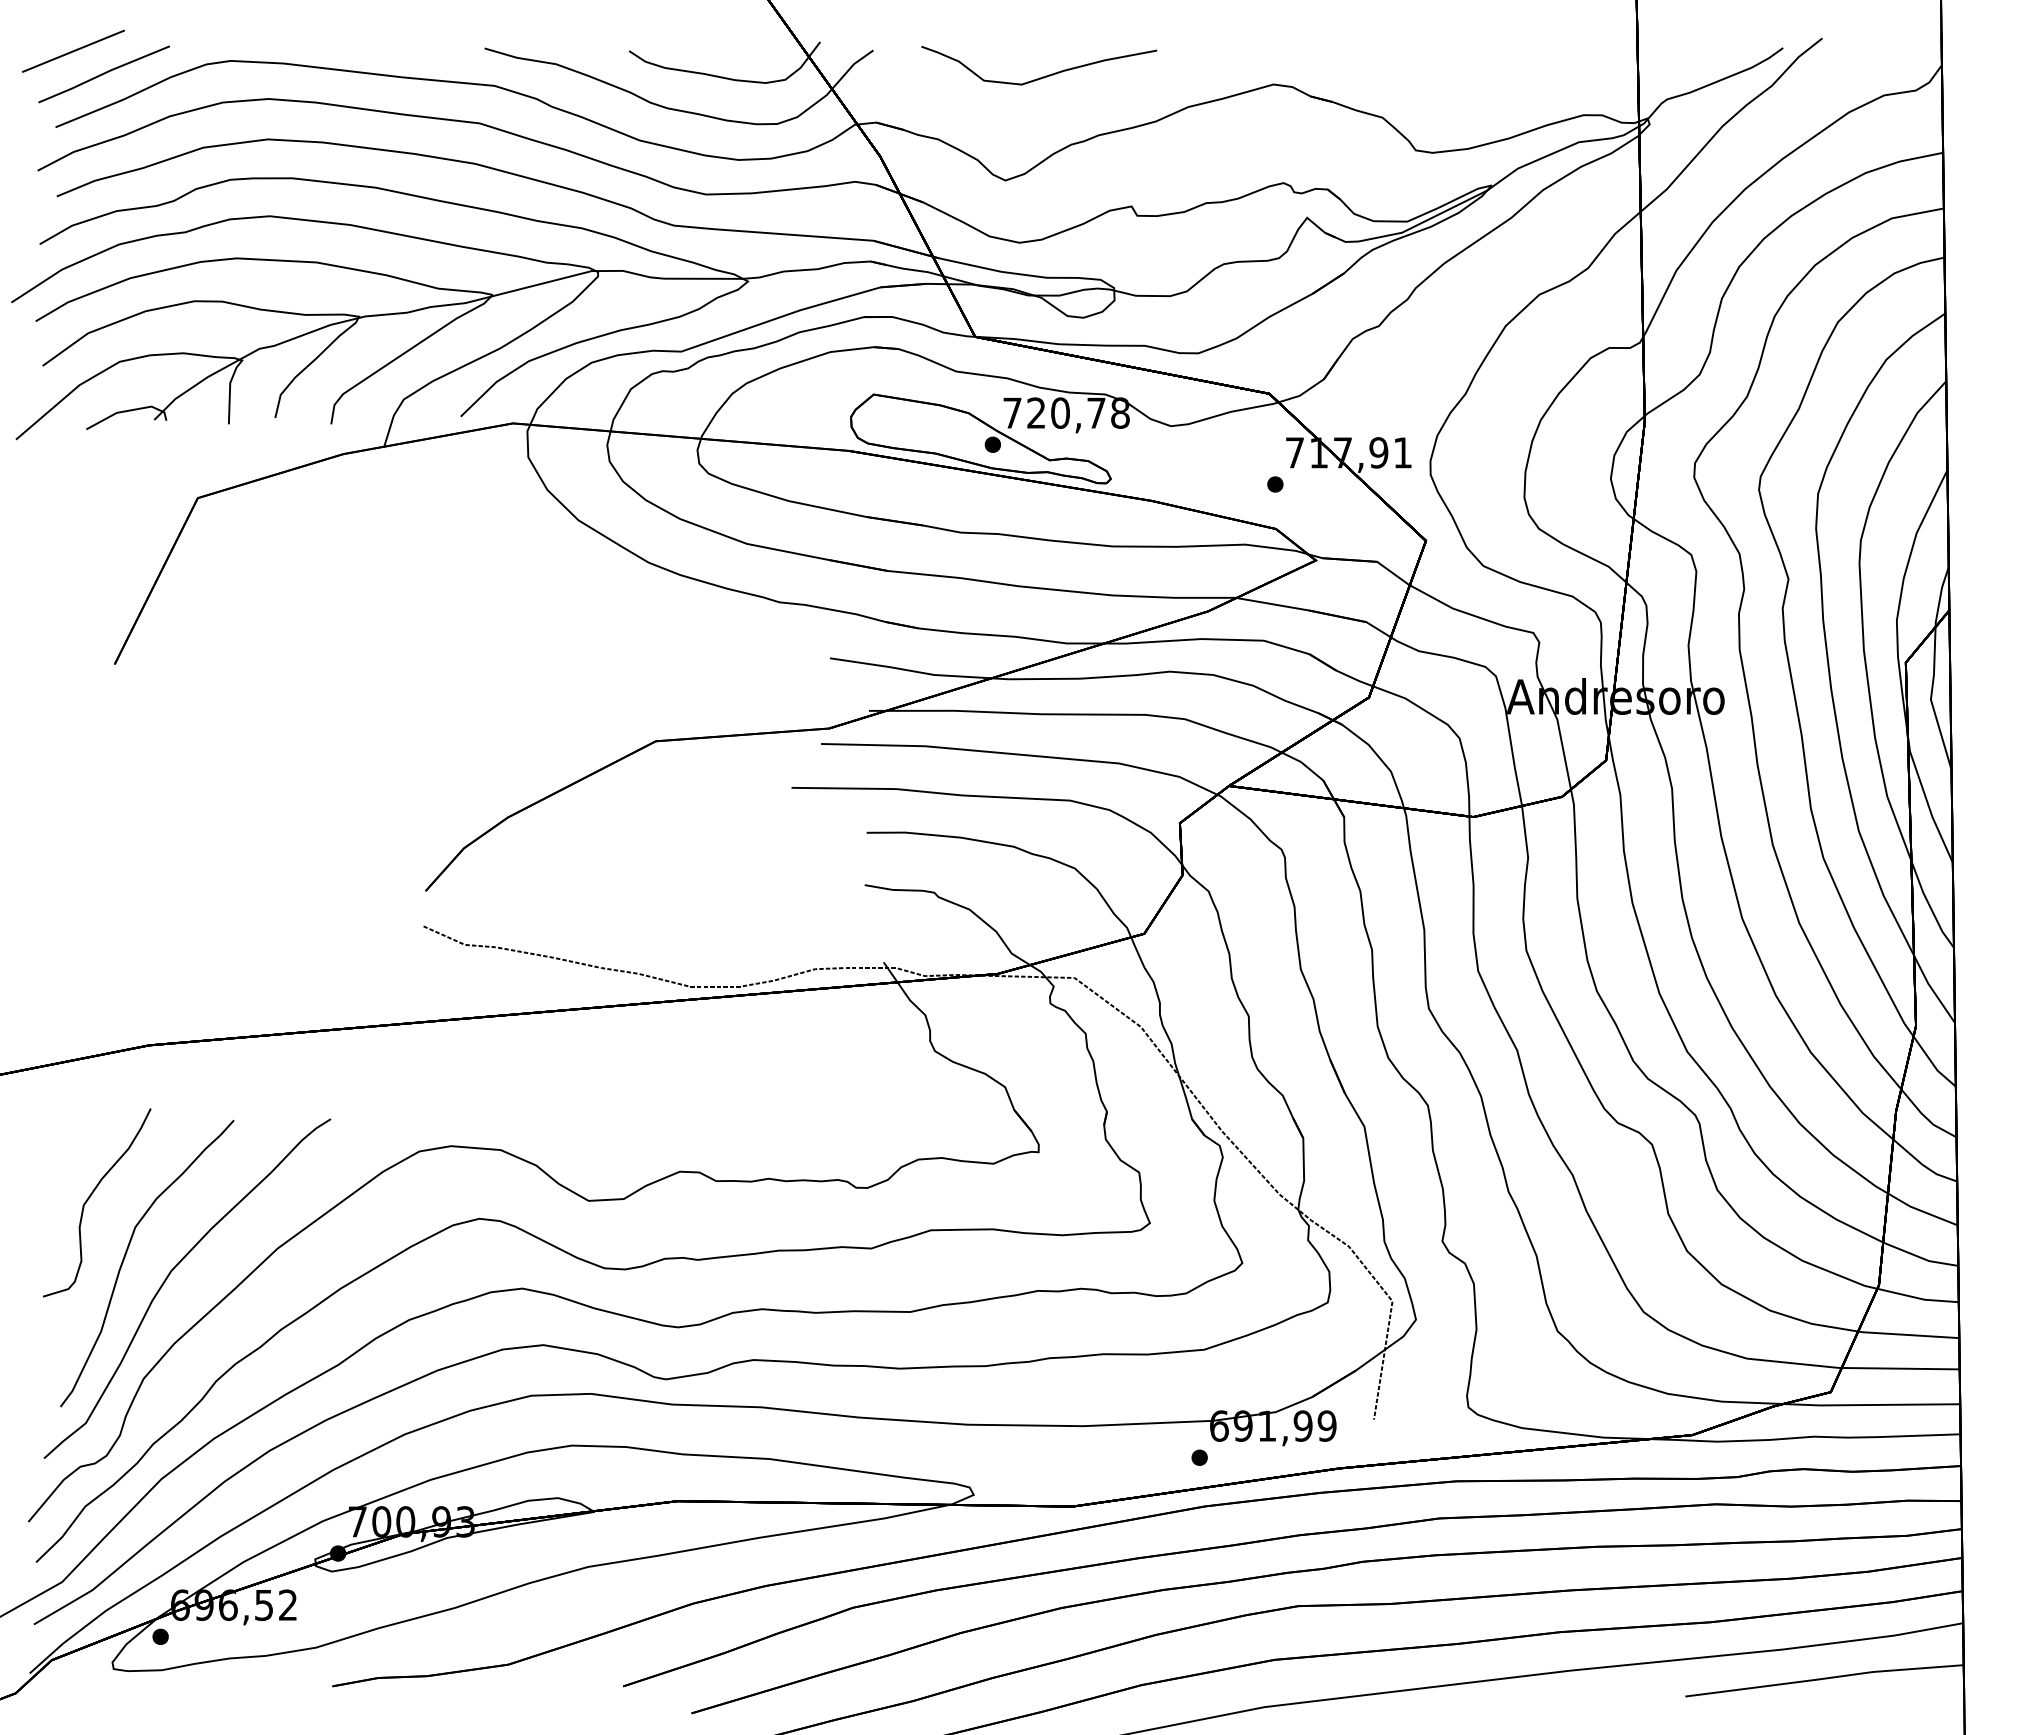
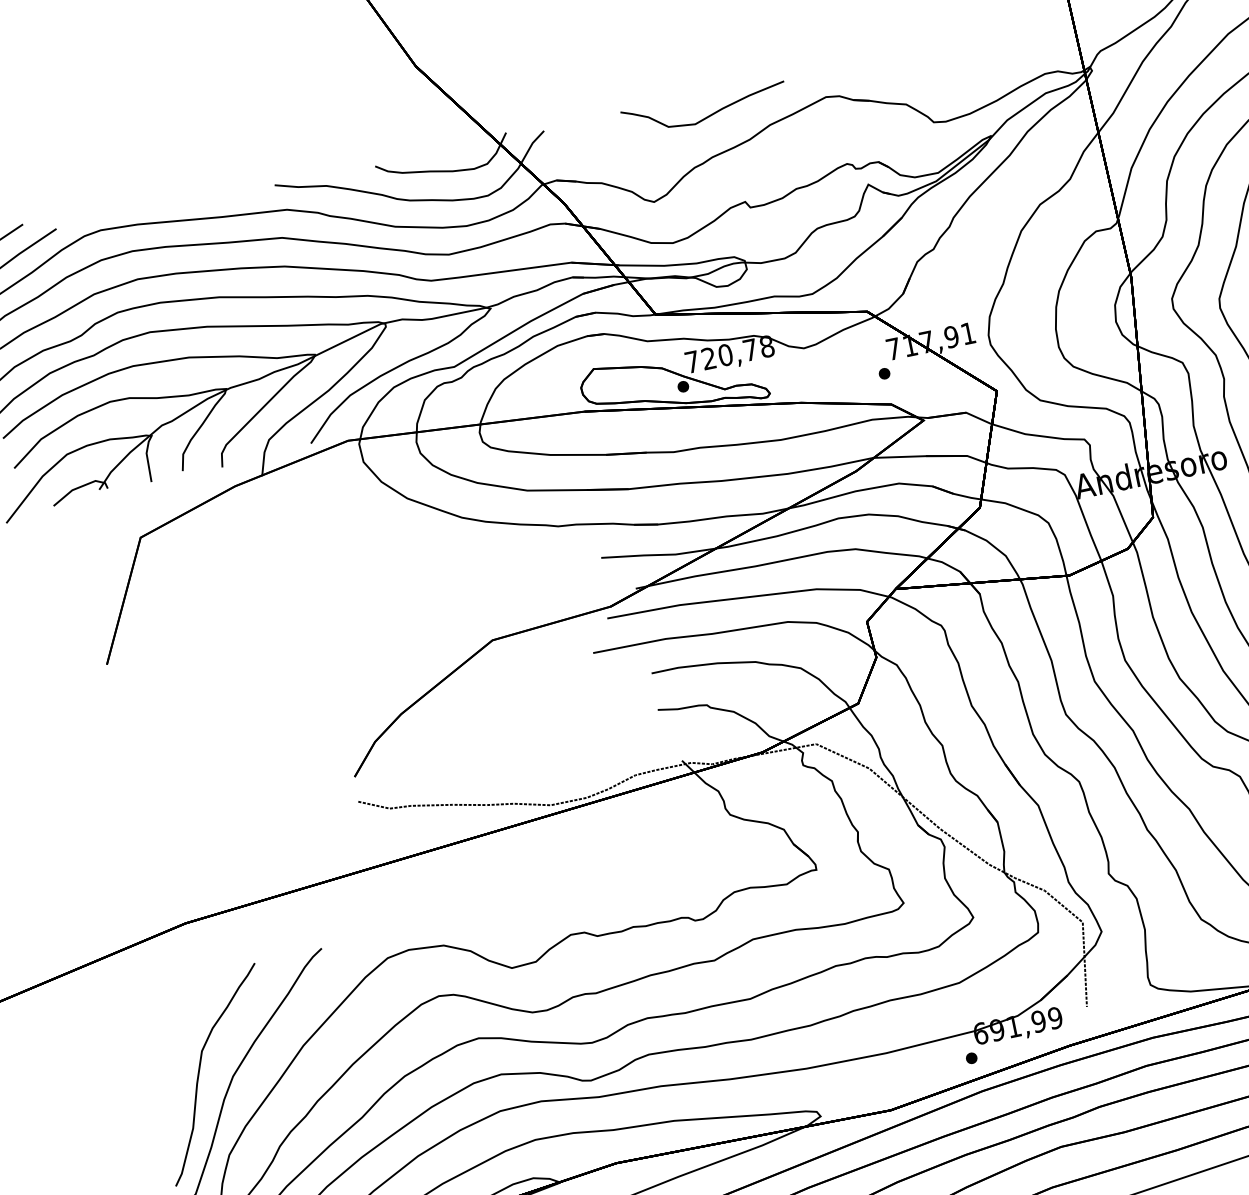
curve: (1042, 76) -> (708, 115), moved
curve: (90, 1197) -> (166, 1037), removed

